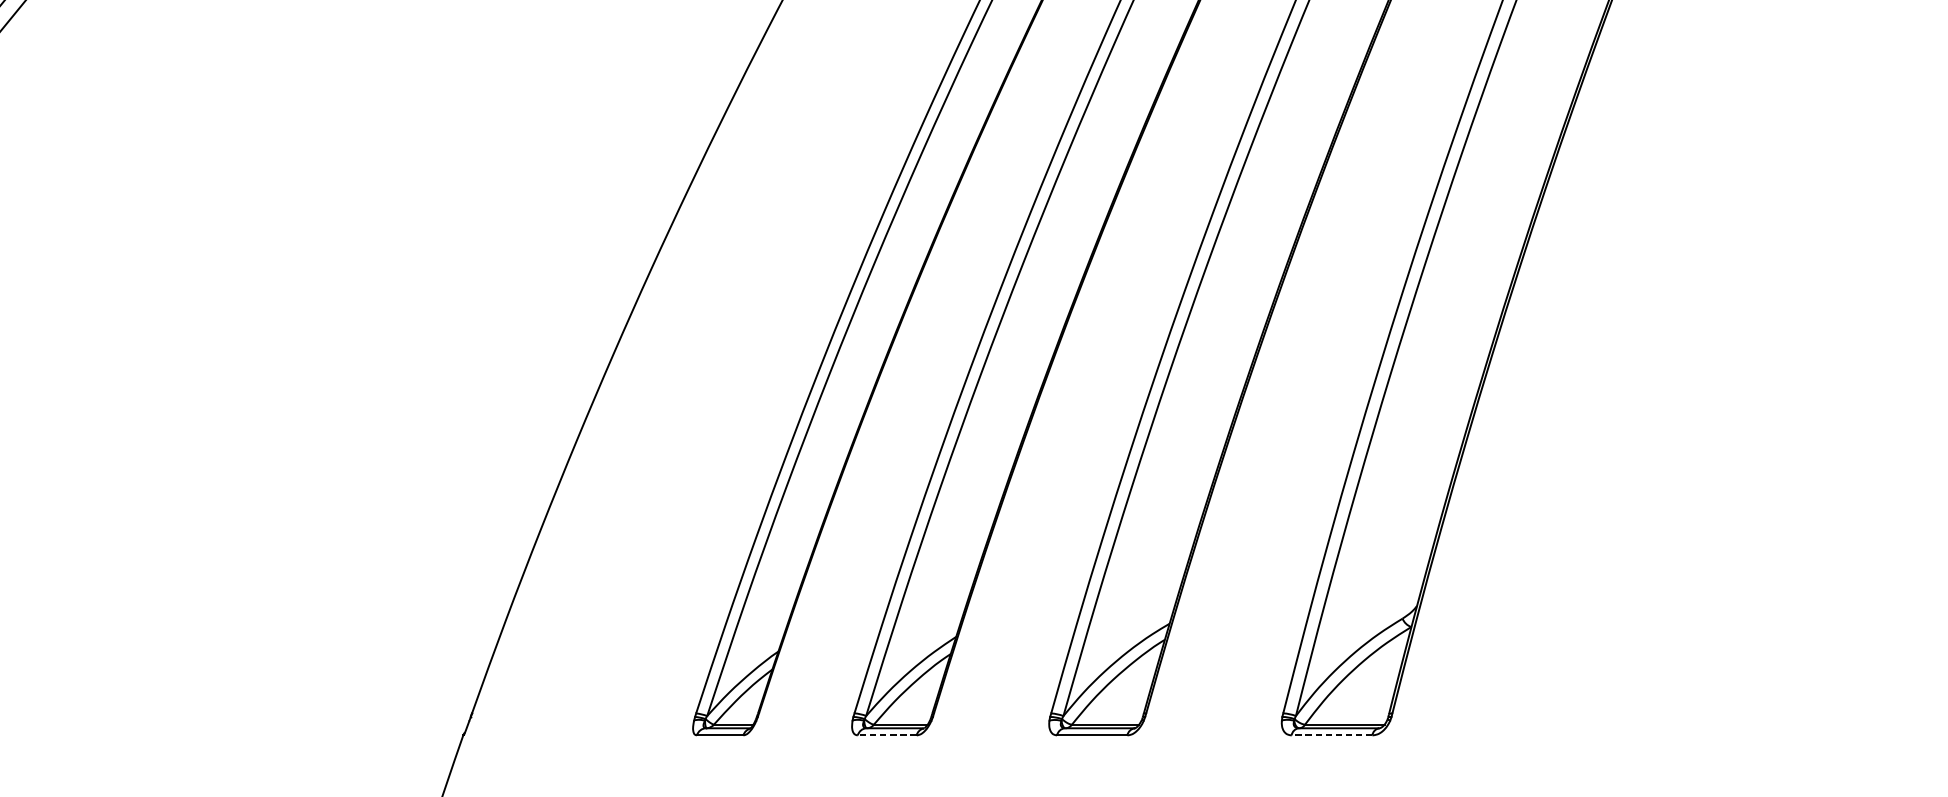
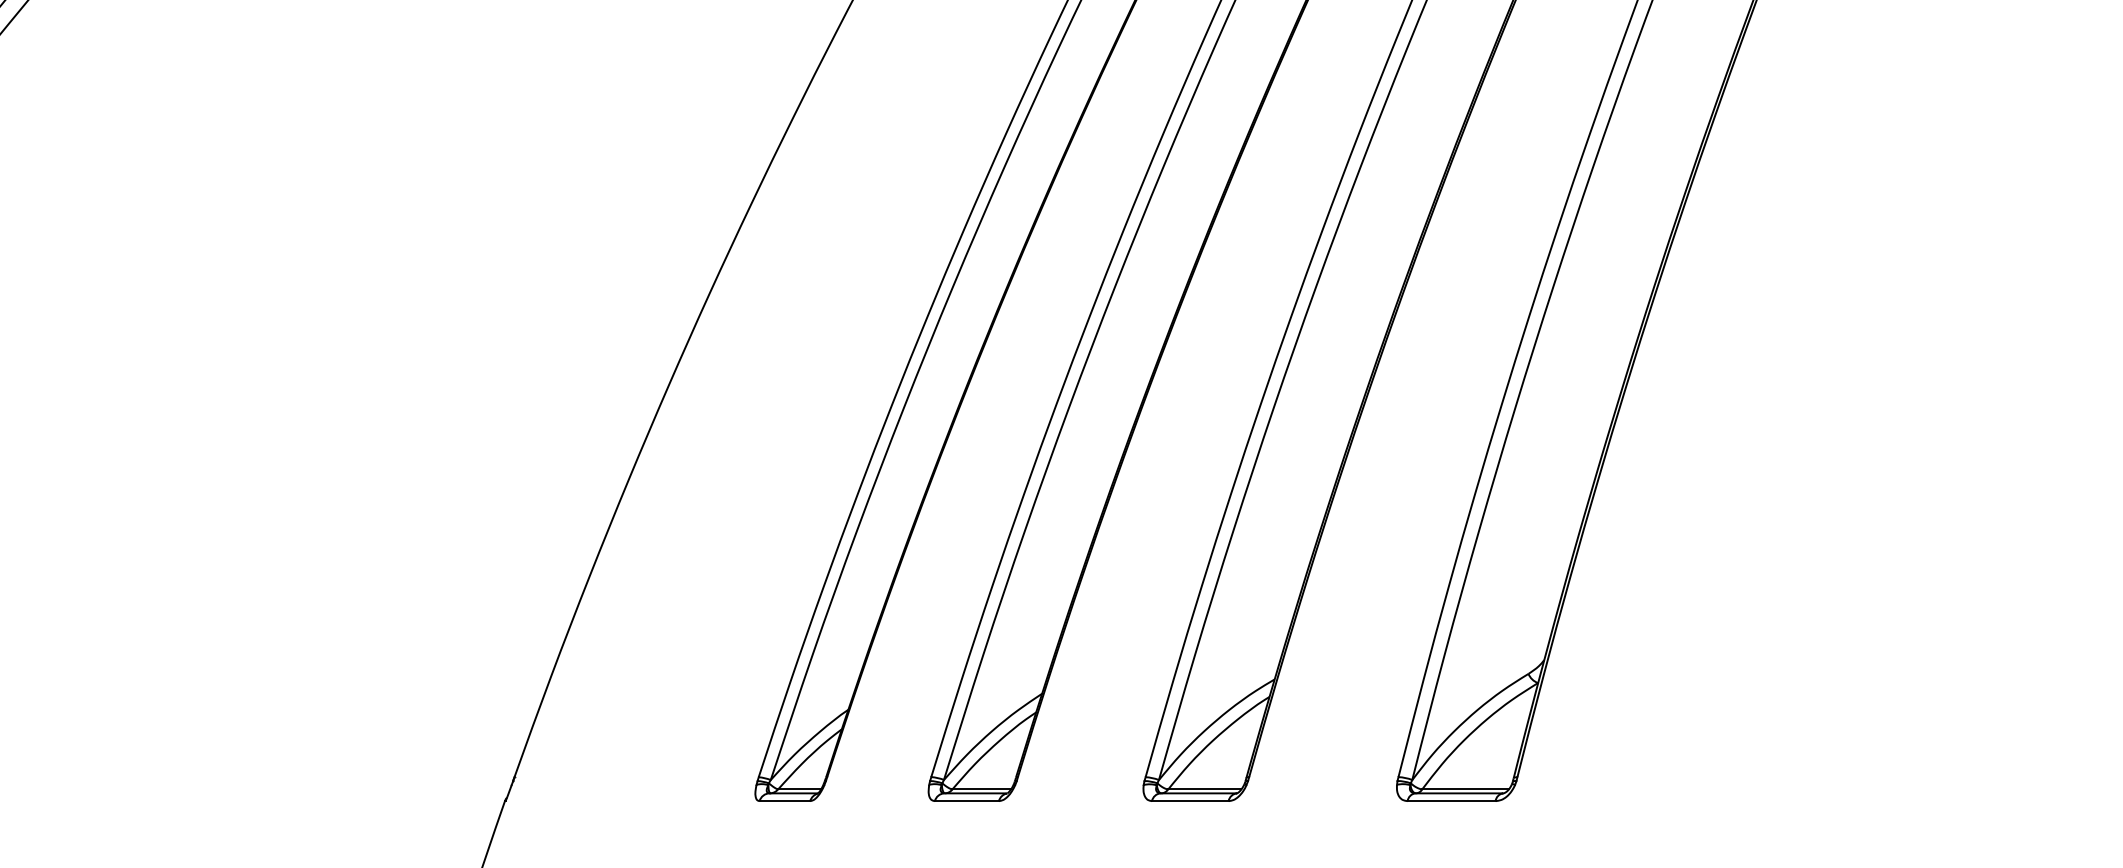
line: (886, 735) -> (966, 801), dashed -> solid
line: (1331, 735) -> (1451, 801), dashed -> solid

